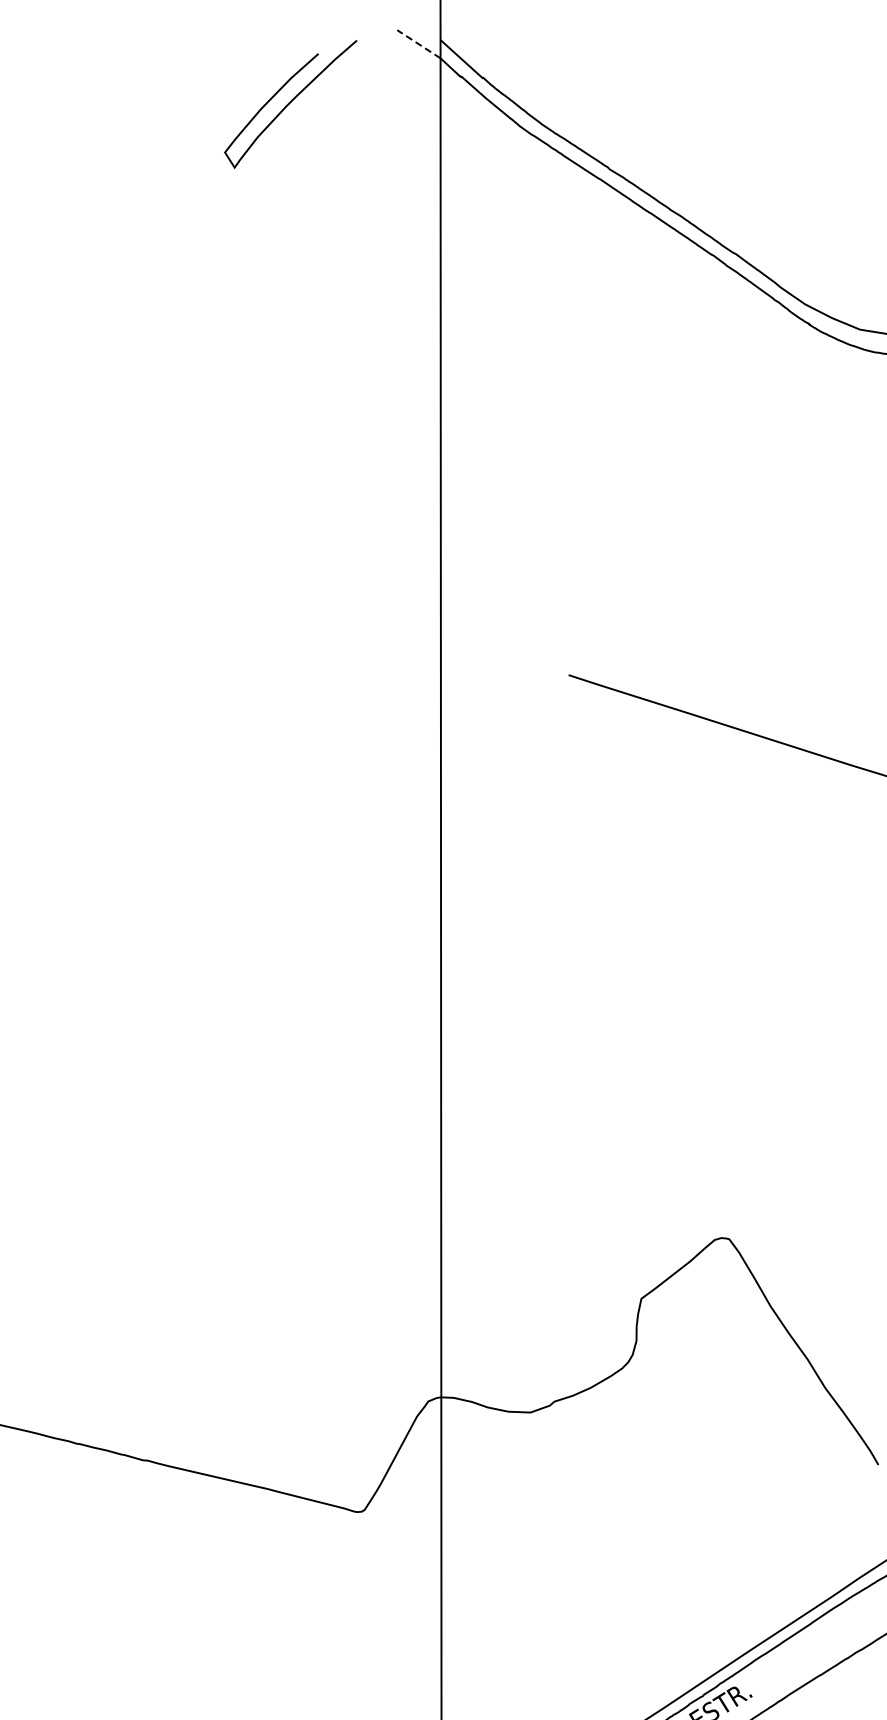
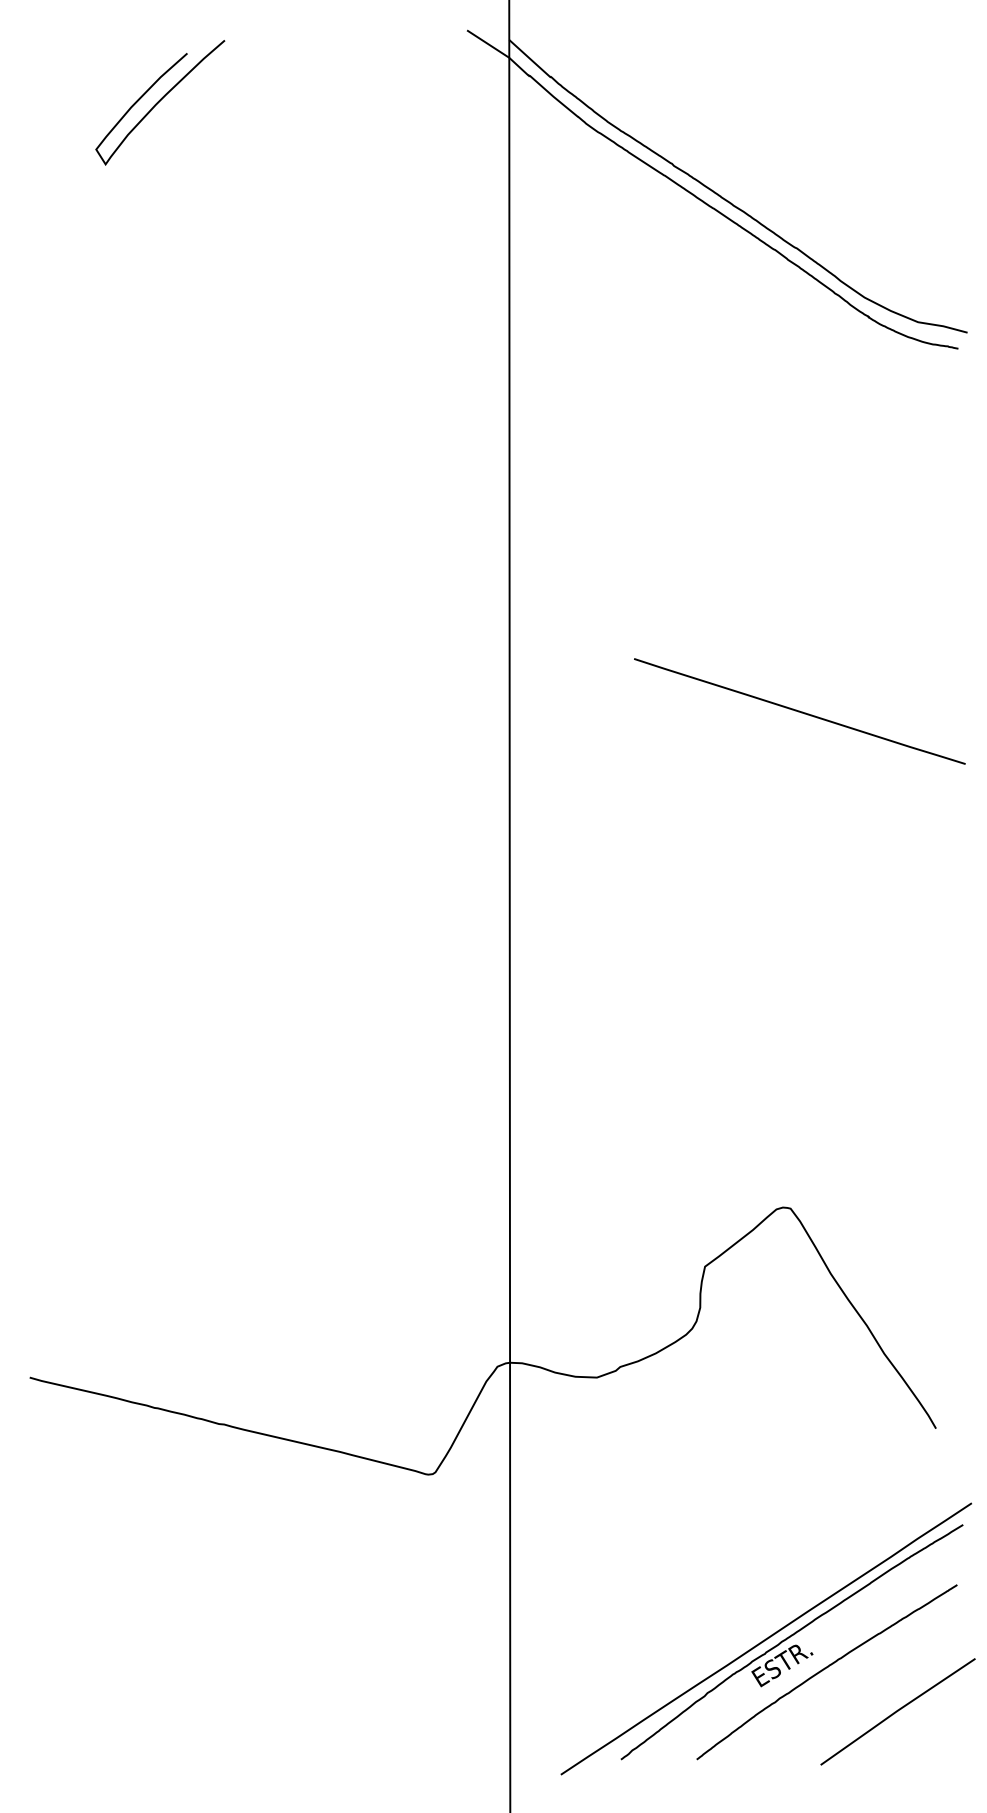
line: (418, 43) -> (487, 43), dashed -> solid
curve: (290, 103) -> (160, 101), moved

